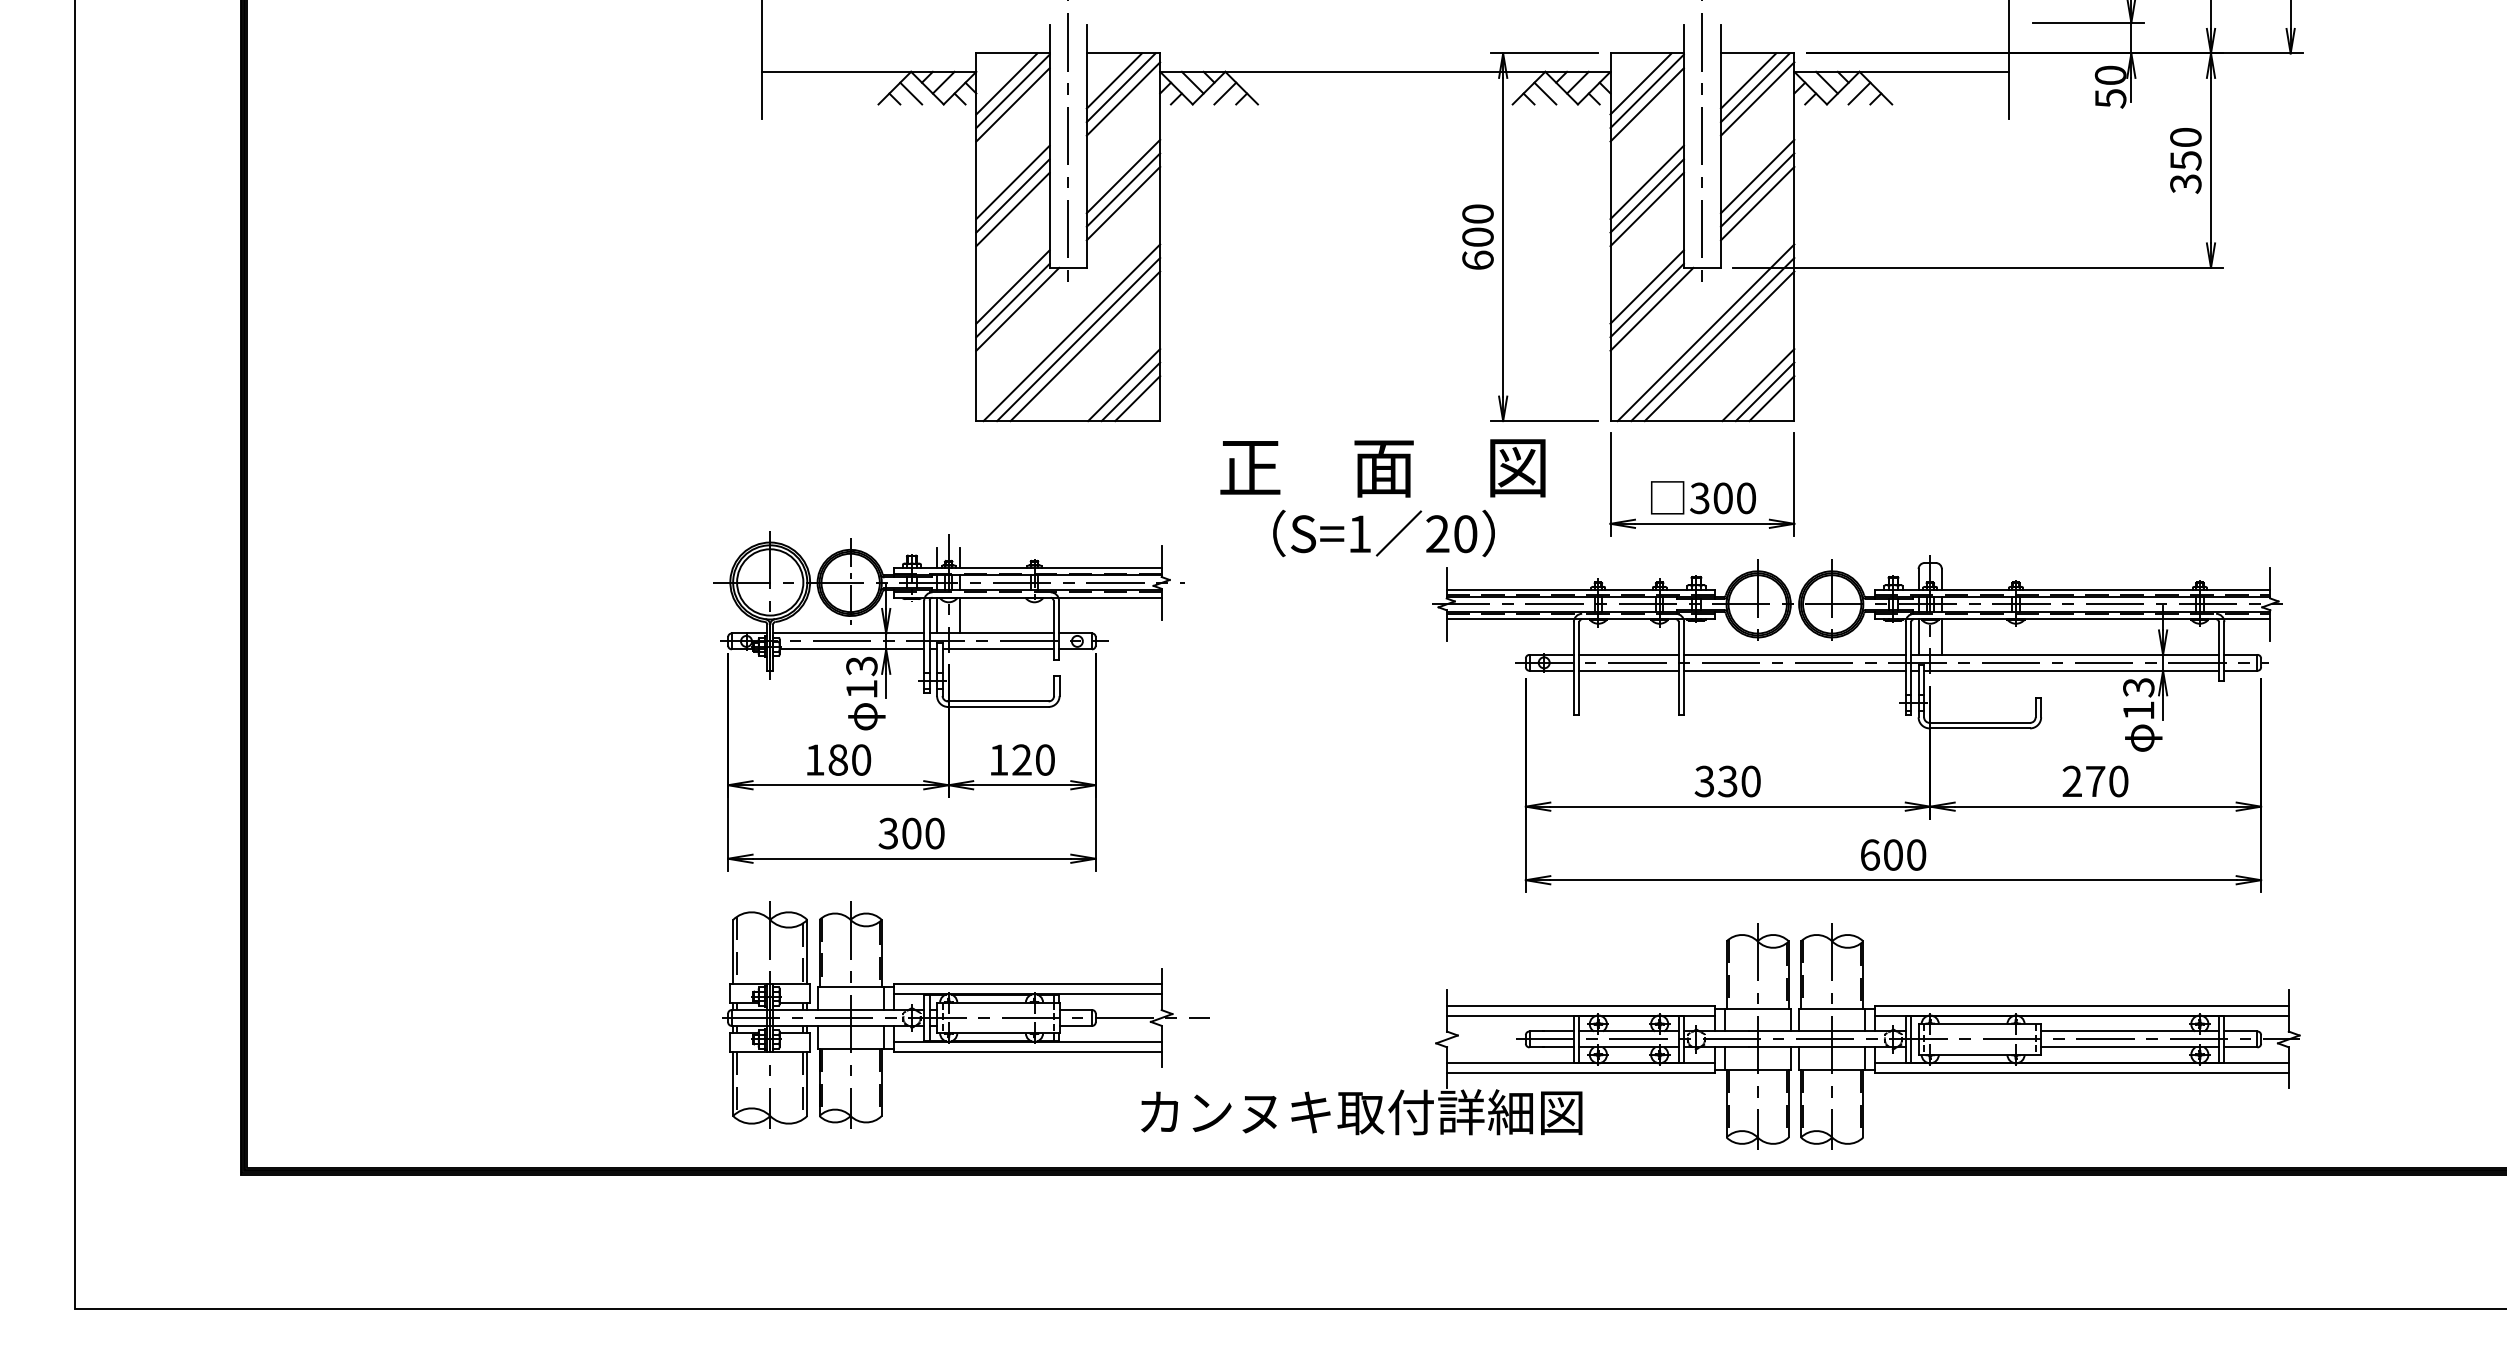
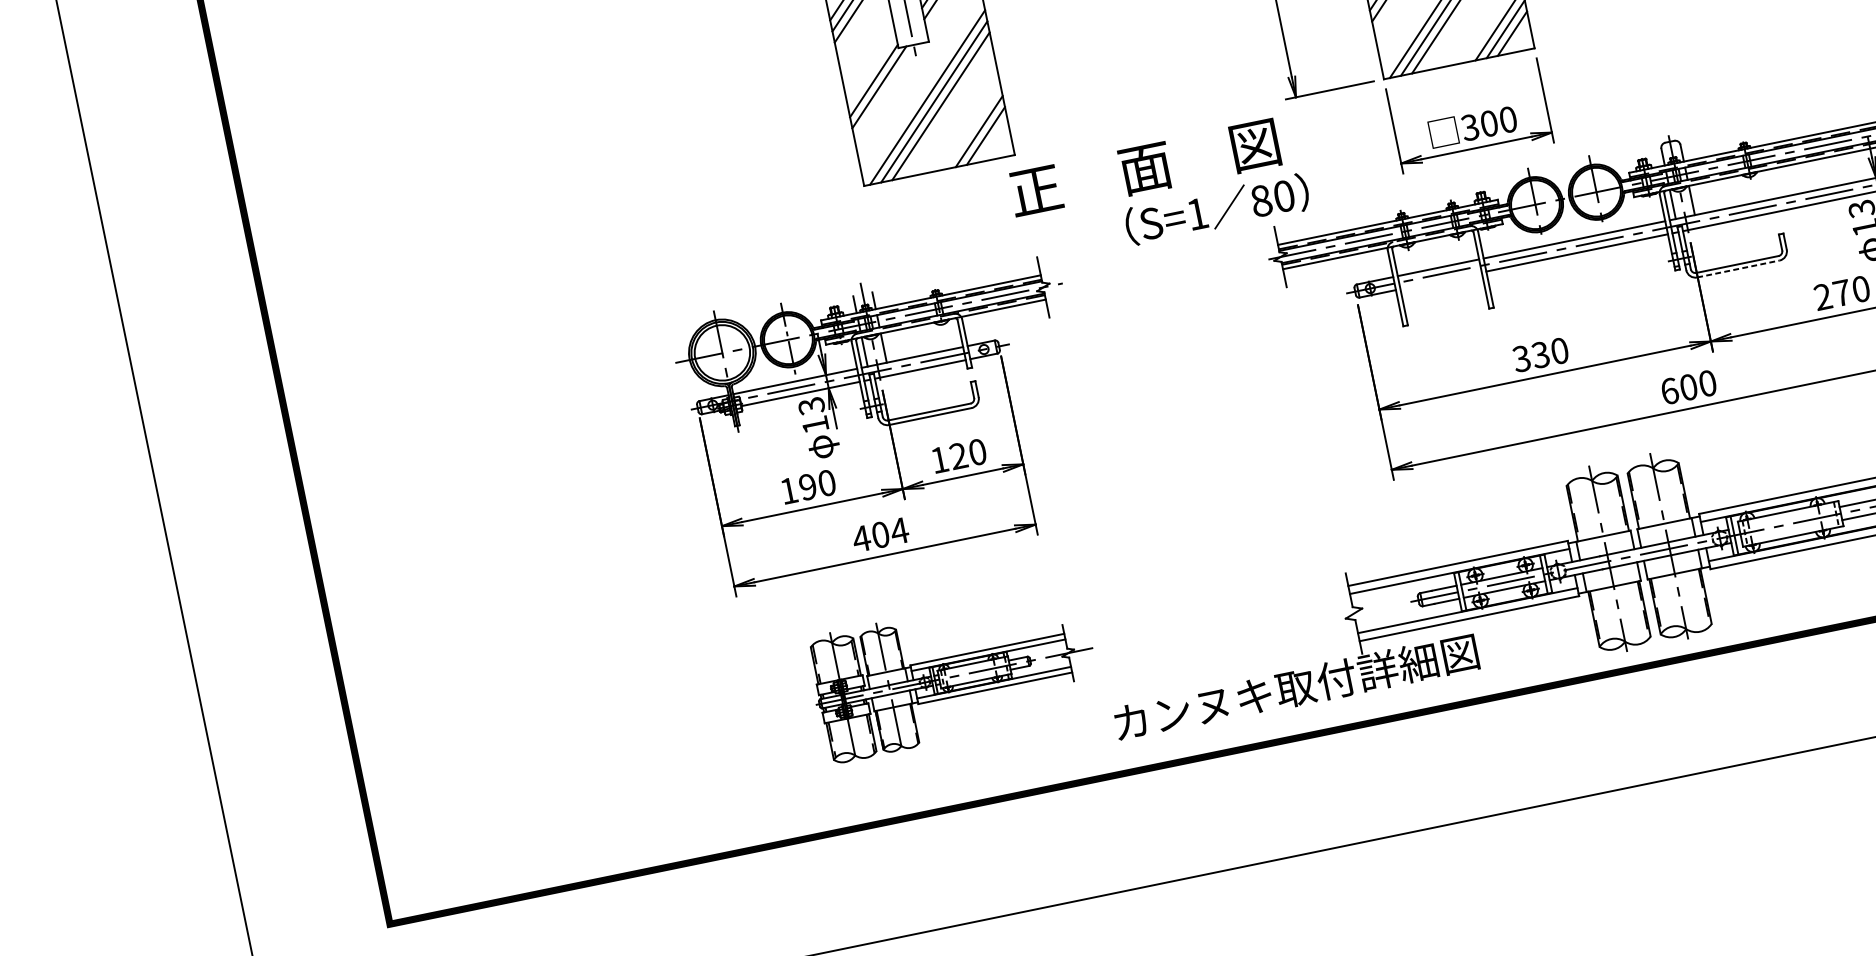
line: (1012, 286) -> (871, 69), removed
line: (1137, 398) -> (992, 140), removed
text: (1382, 468) -> (1144, 168), moved
text: (1437, 534) -> (1261, 201), 20 -> 80
line: (1628, 670) -> (1440, 280), removed
line: (1980, 728) -> (1738, 268), solid -> dashed
text: (837, 759) -> (807, 486), 180 -> 190
text: (911, 833) -> (880, 534), 300 -> 404
part: (965, 1014) -> (955, 674), size x0.7

